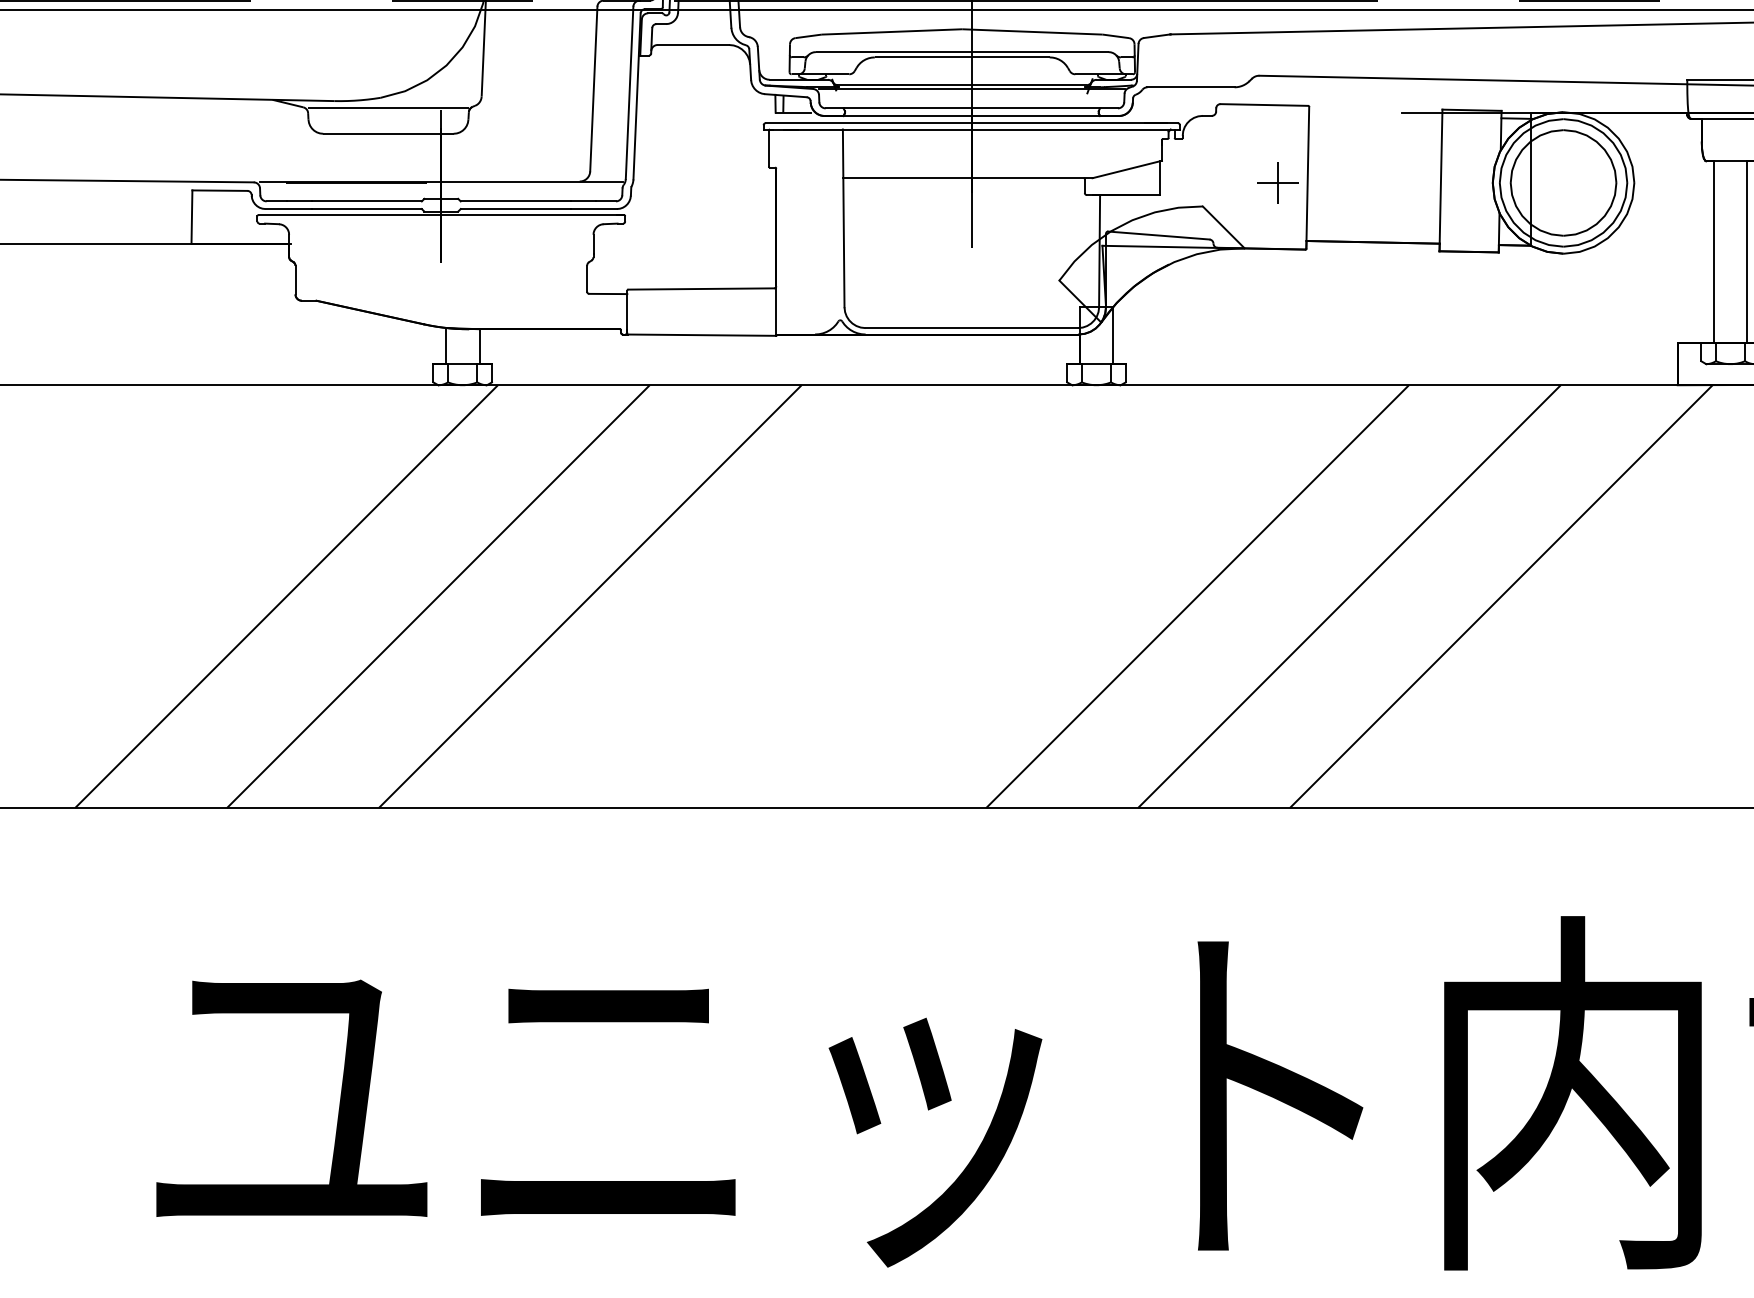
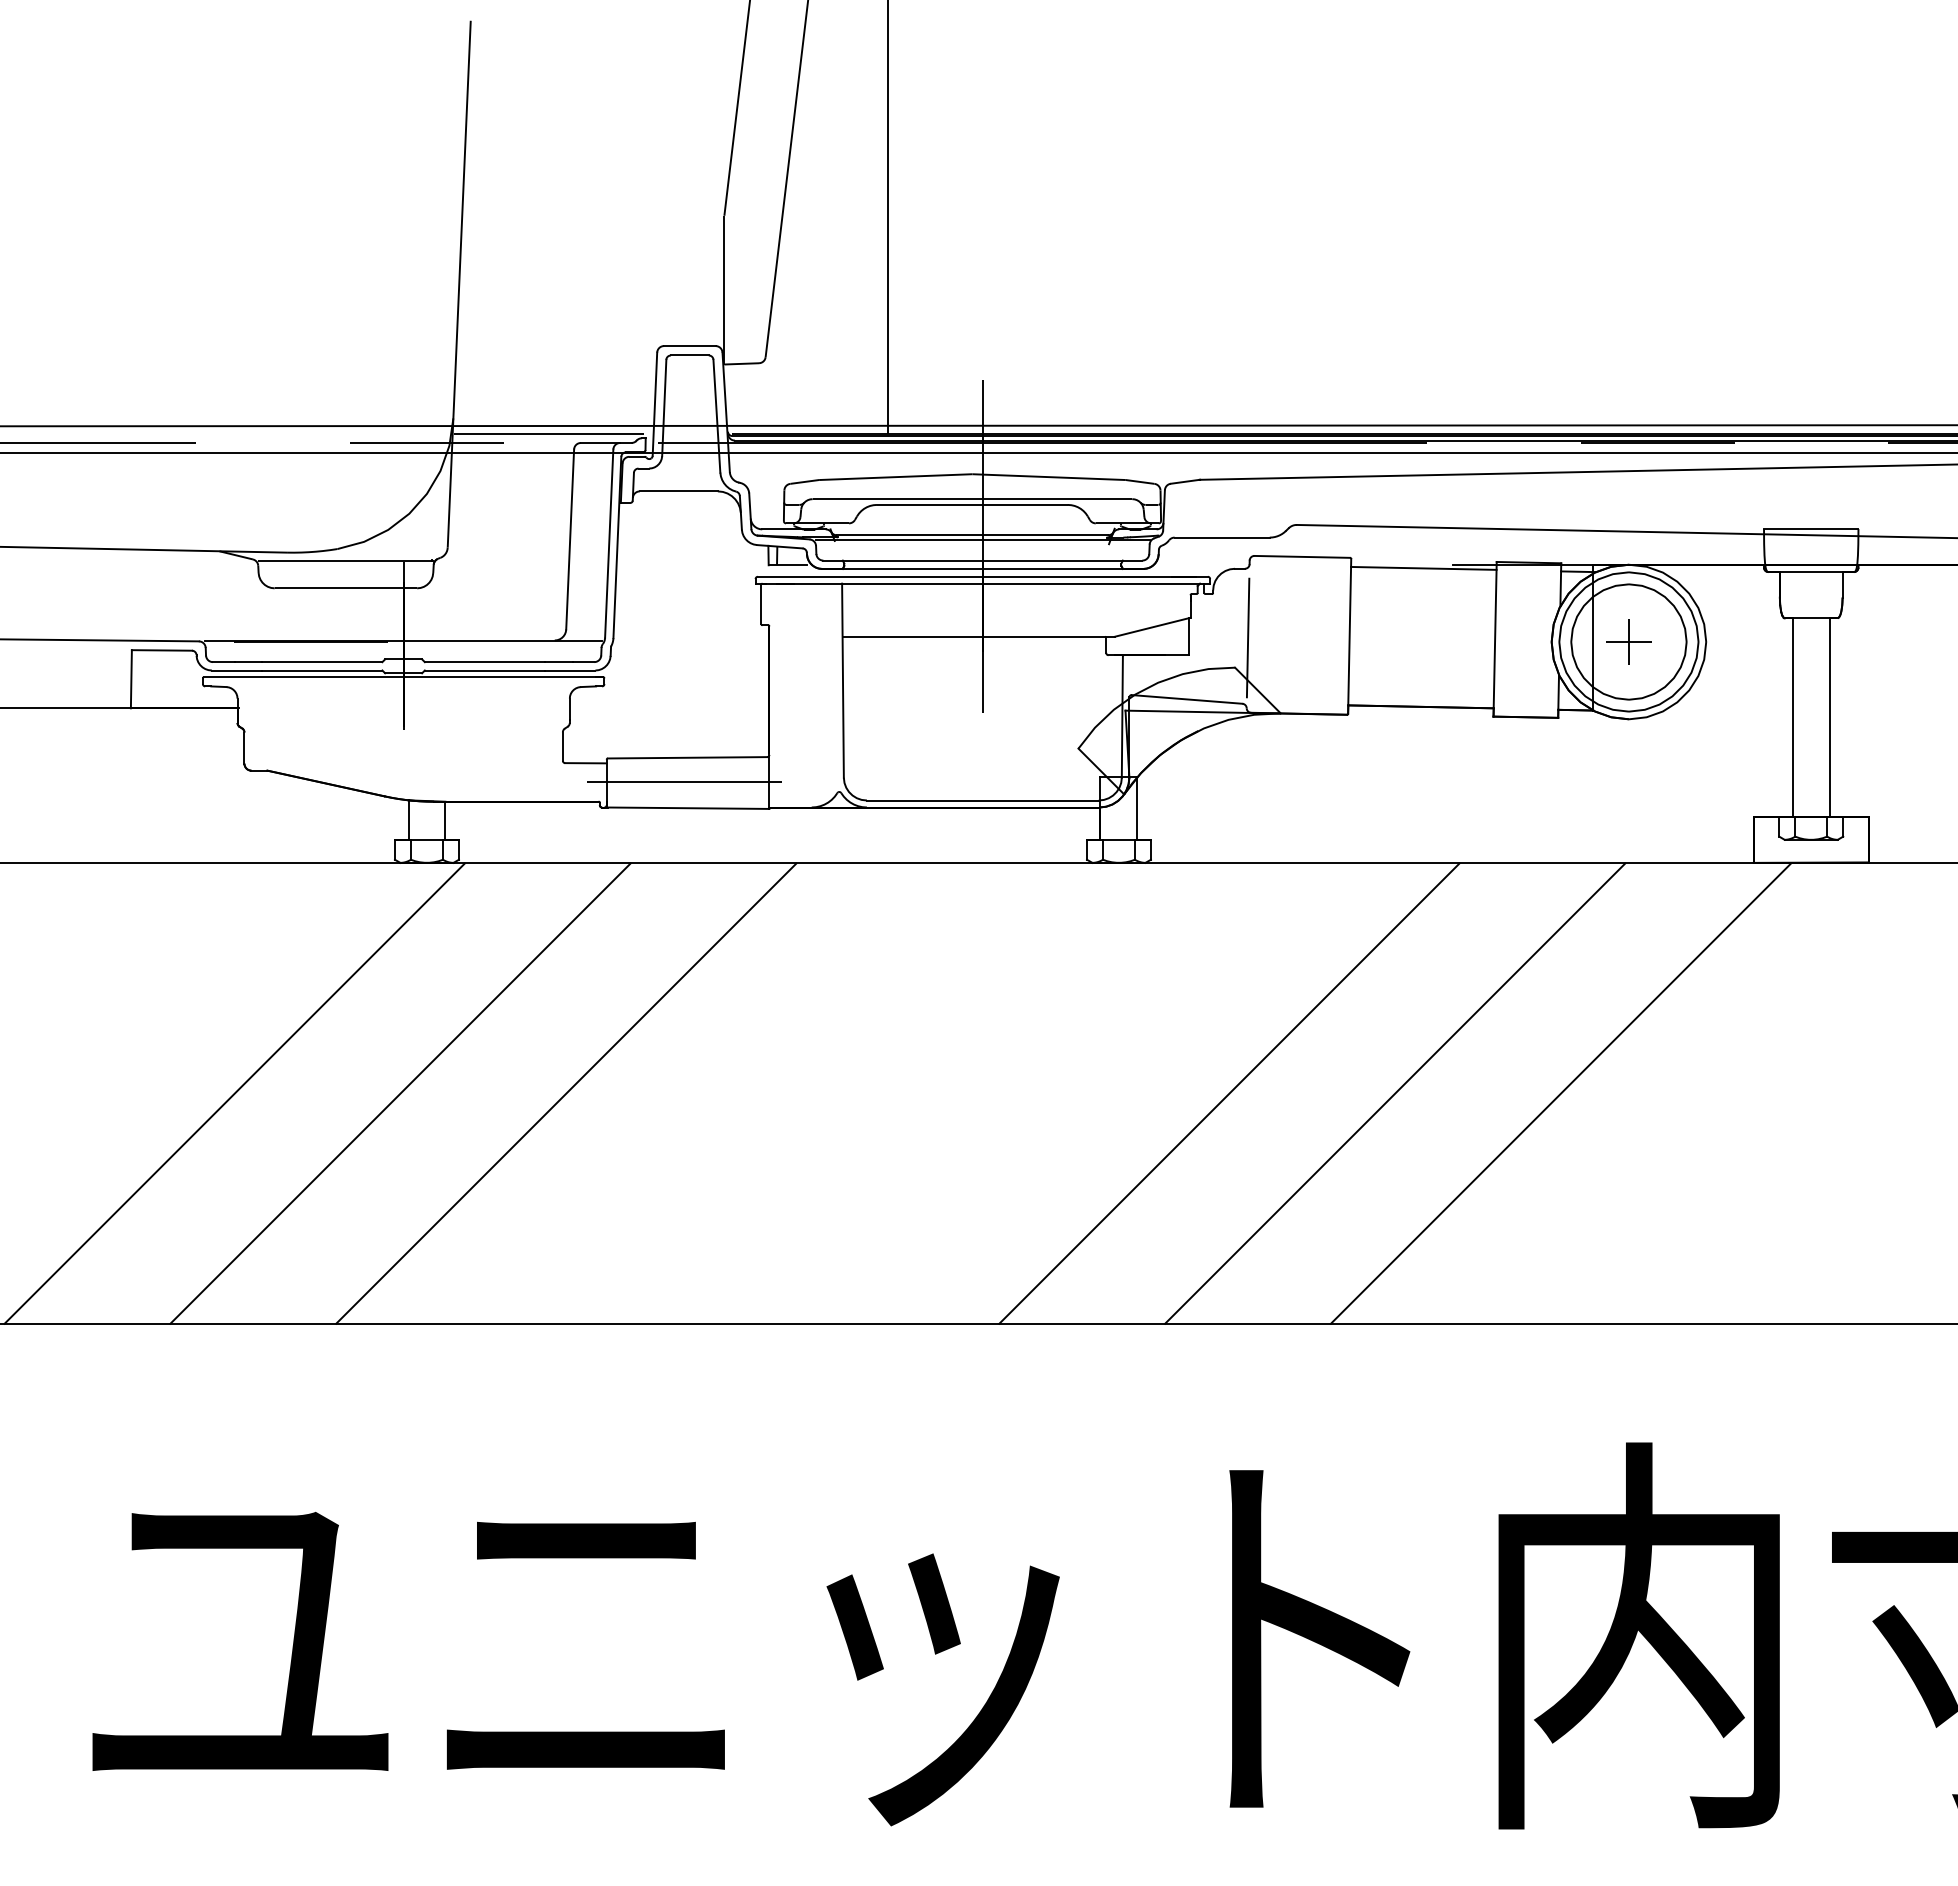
line: (1375, 114) -> (1423, 567), added
line: (1214, 178) -> (1247, 637), added
part: (1277, 182) -> (1628, 641), moved
line: (697, 311) -> (683, 782), added

